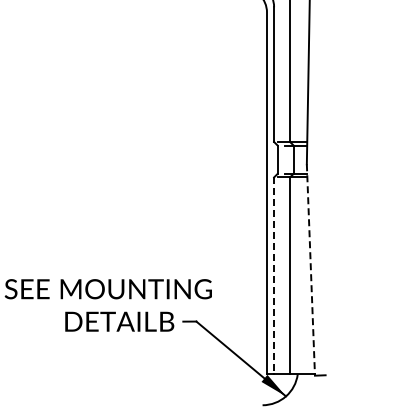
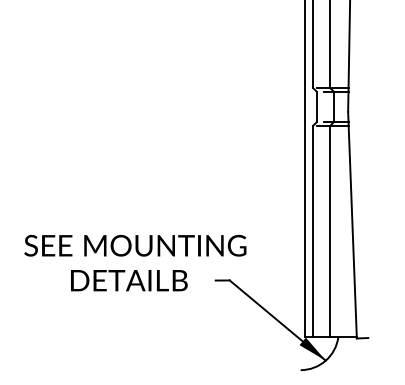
line: (310, 269) -> (352, 224), dashed -> solid
line: (274, 276) -> (313, 232), dashed -> solid
text: (119, 321) -> (129, 280), moved

